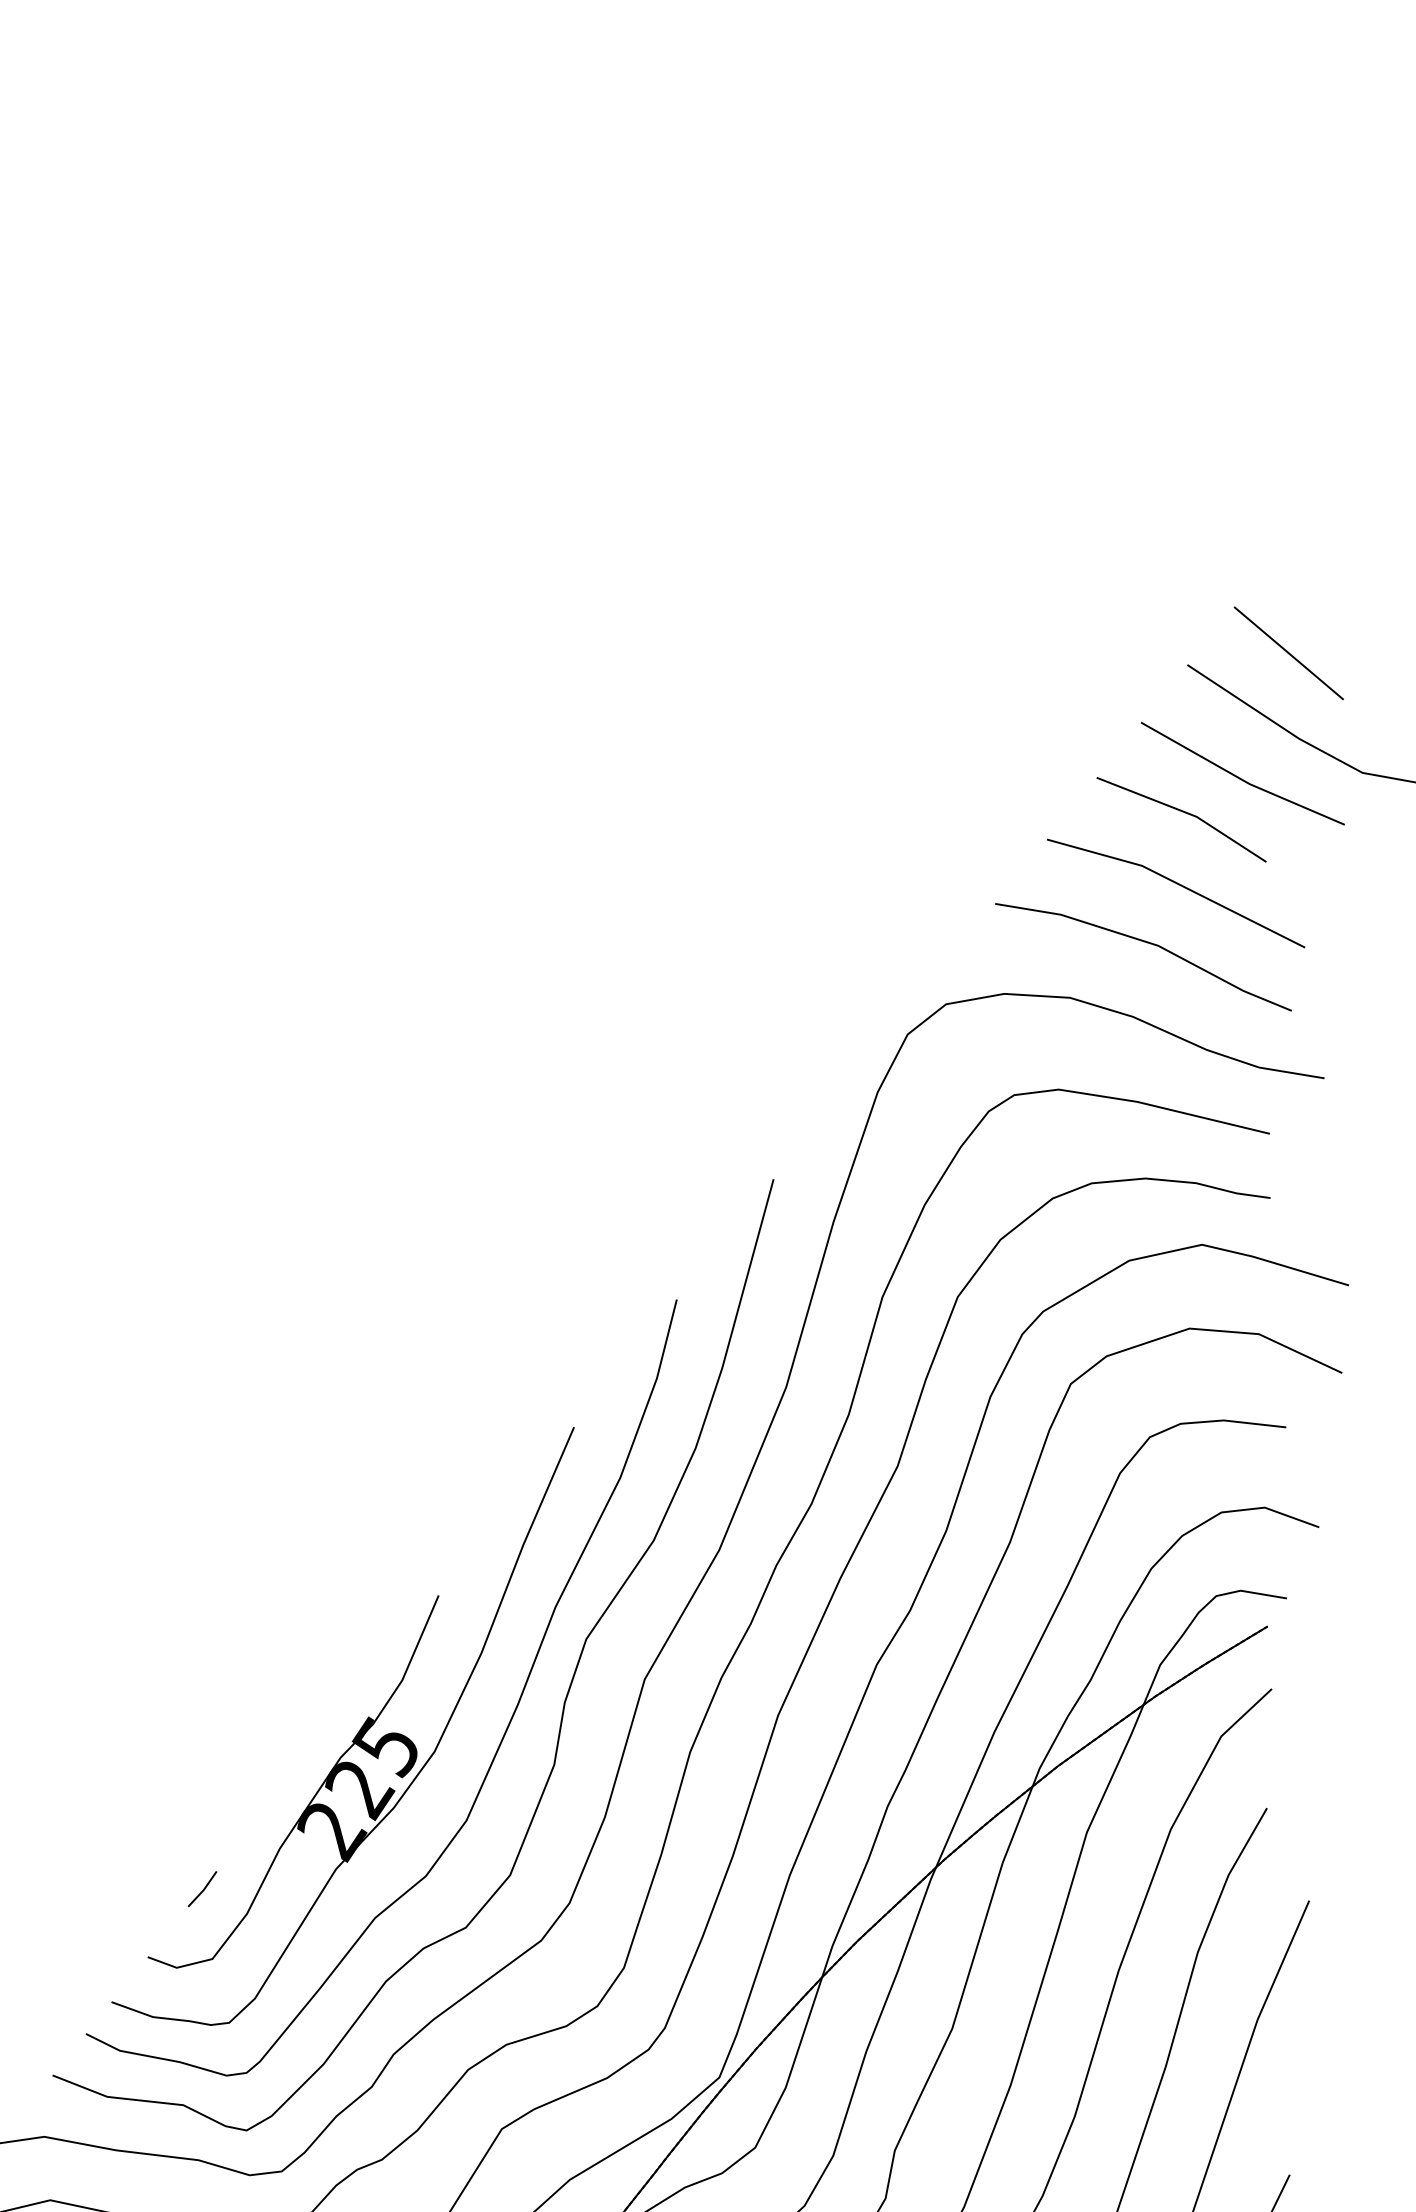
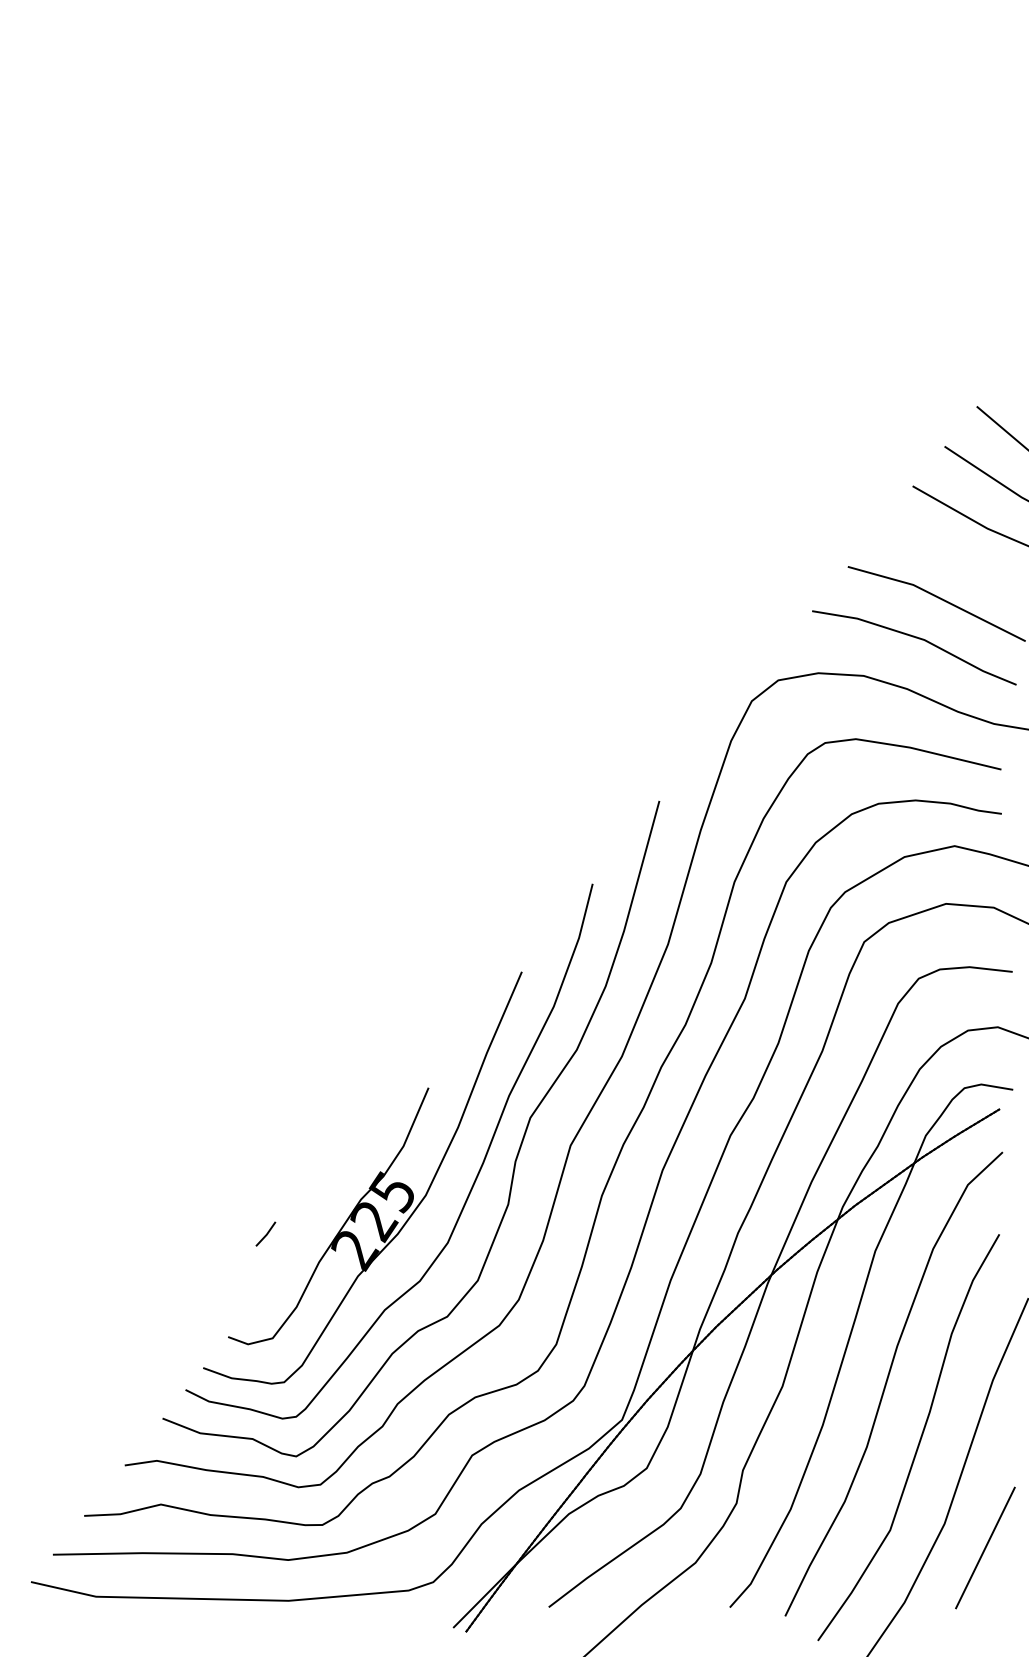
line: (1182, 812) -> (941, 548), removed
line: (203, 1888) -> (266, 1233), moved

